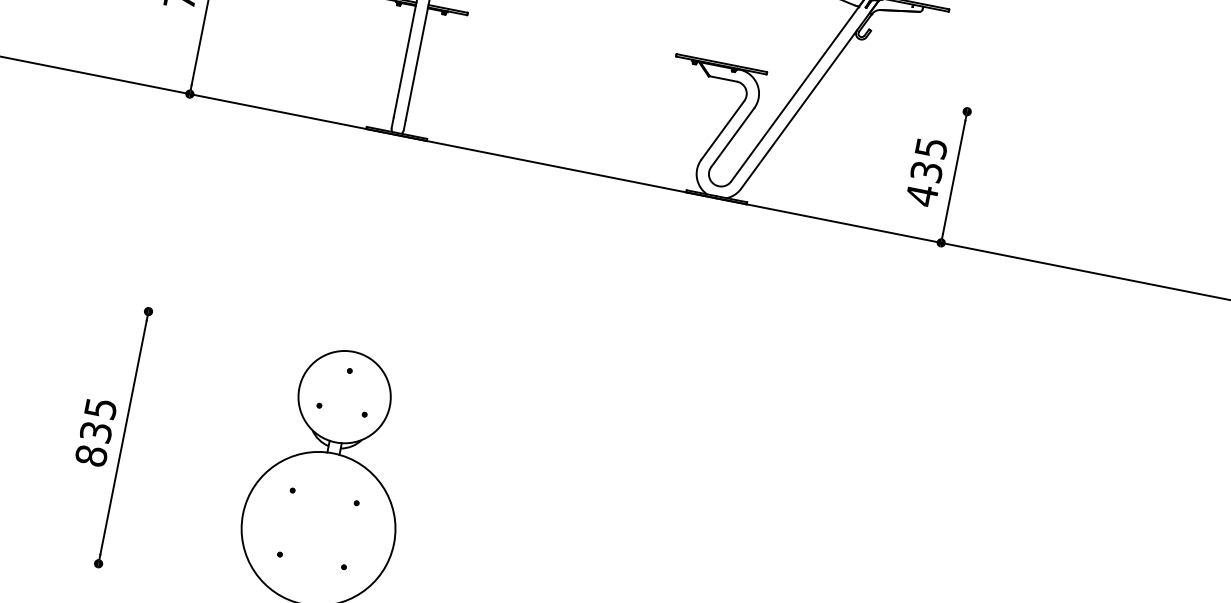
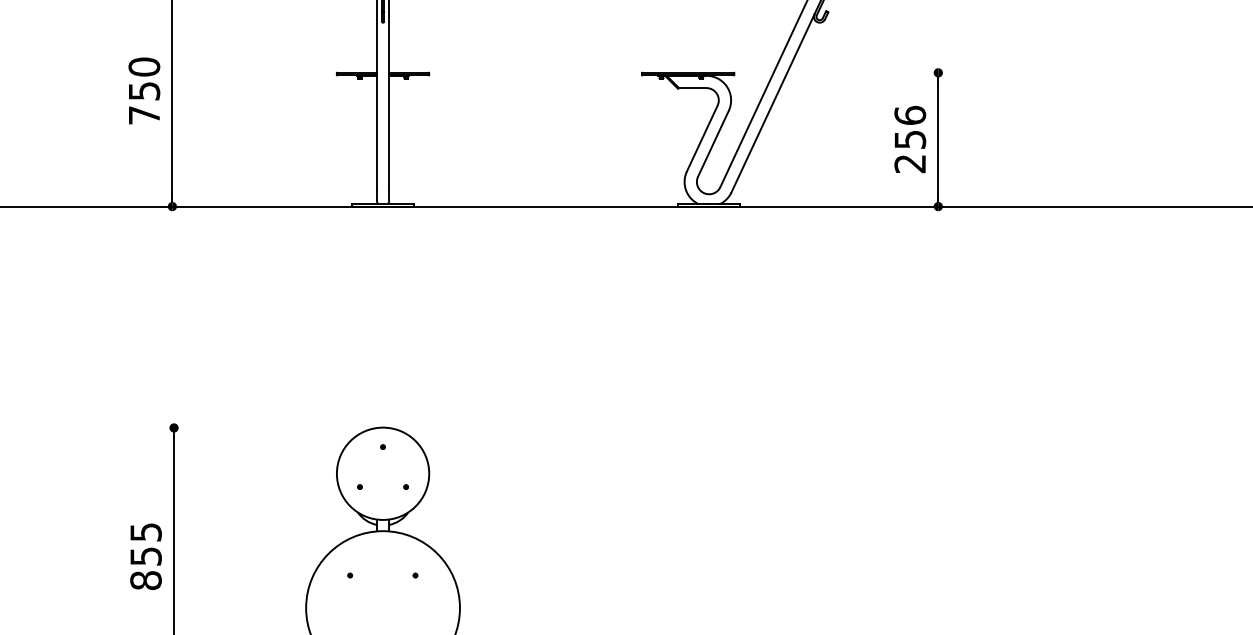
text: (926, 171) -> (910, 139), 435 -> 256
text: (95, 431) -> (145, 555), 835 -> 855

